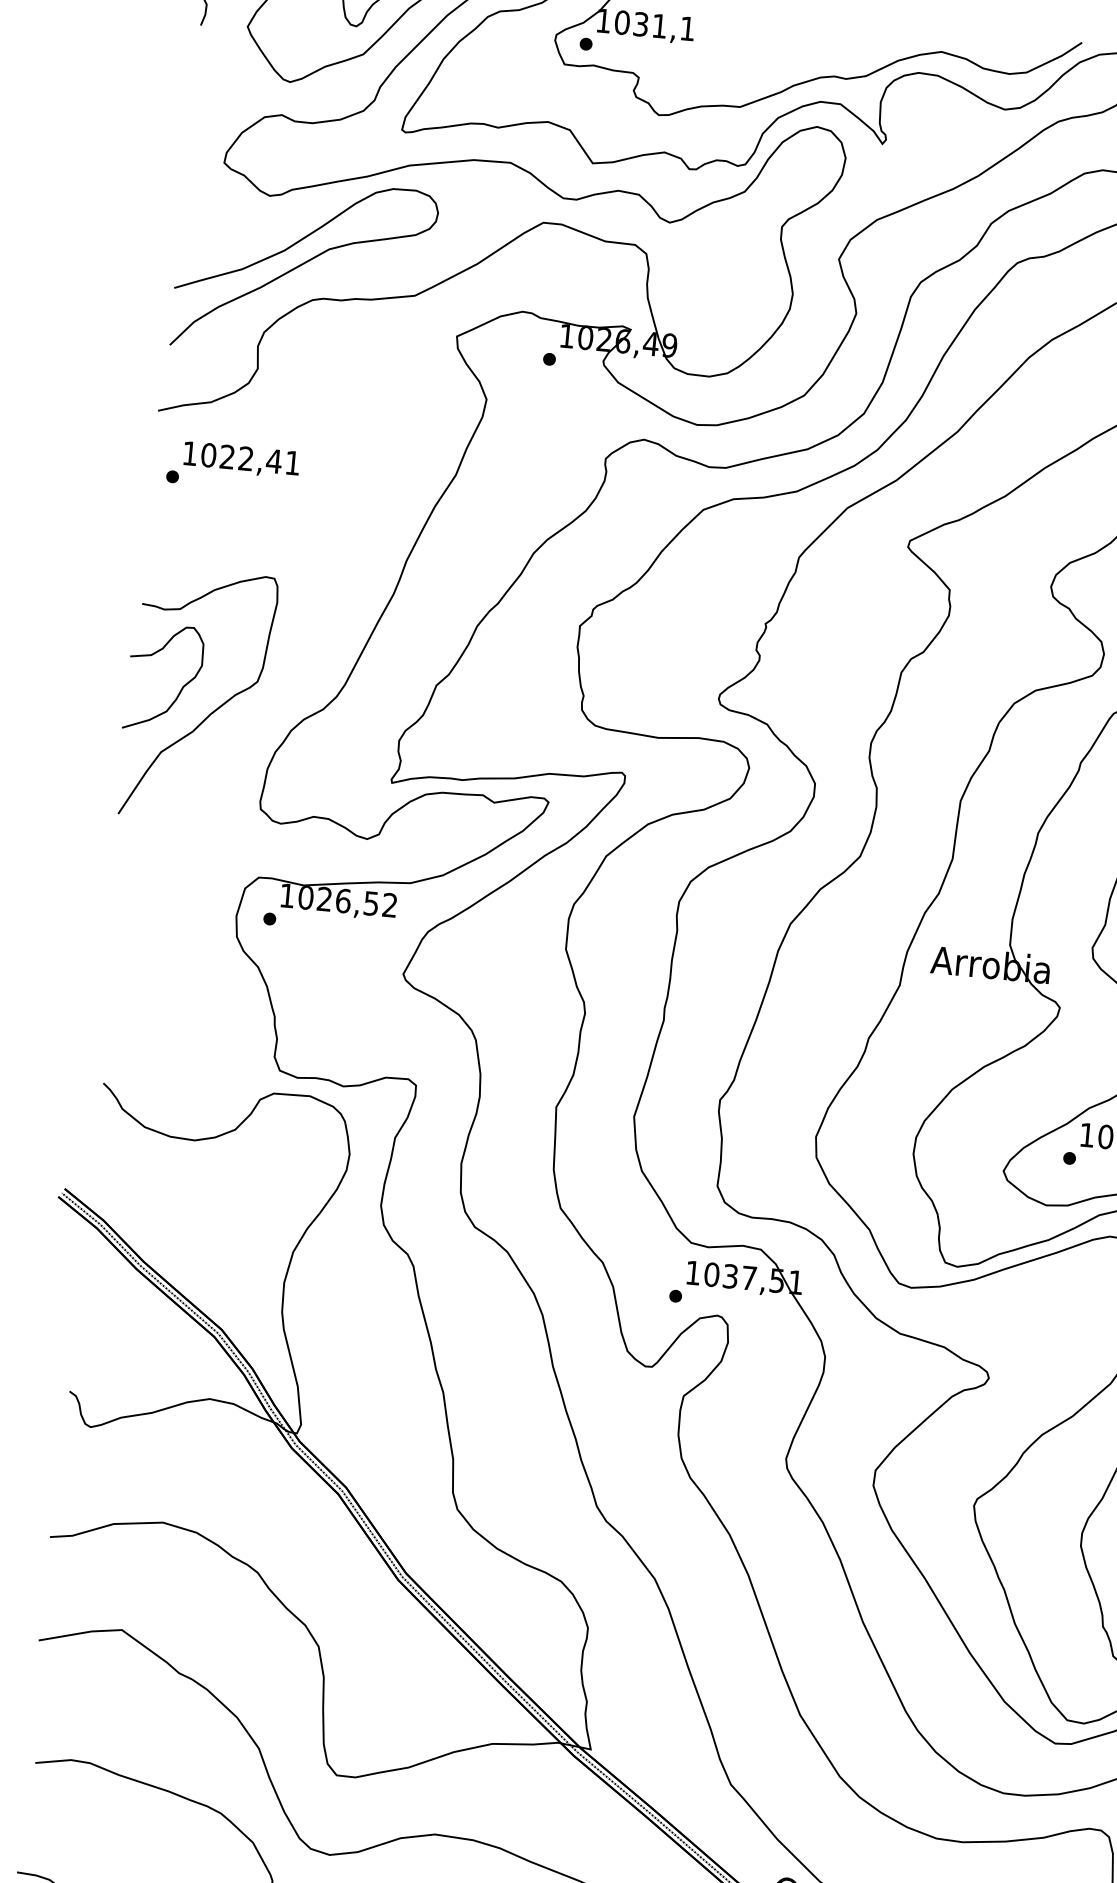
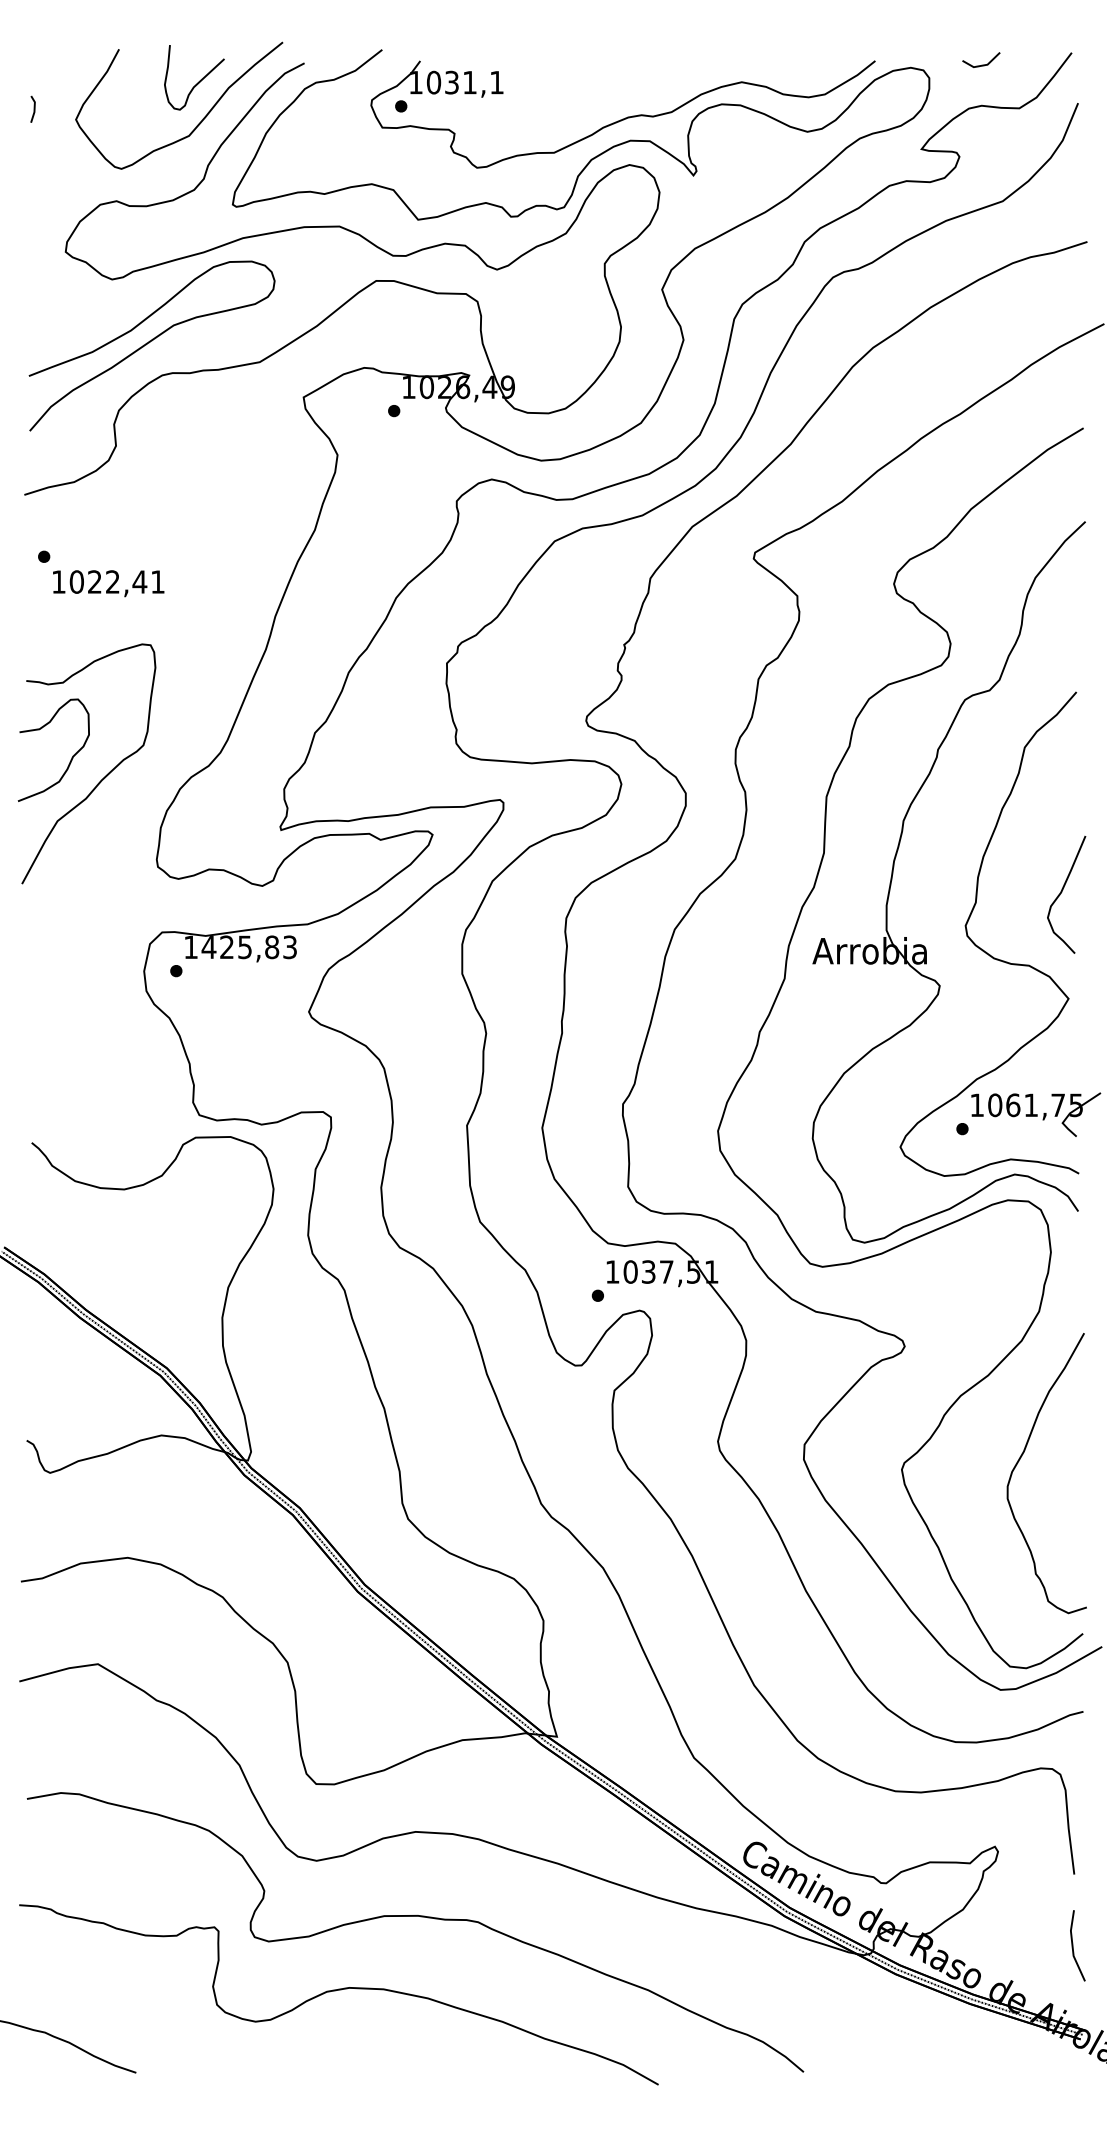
text: (241, 459) -> (108, 583), moved
text: (346, 901) -> (248, 947), 1026,52 -> 1425,83

